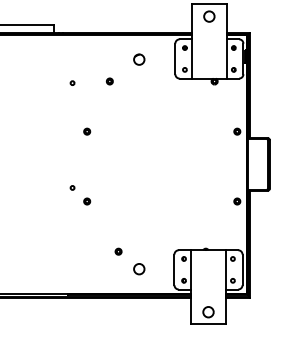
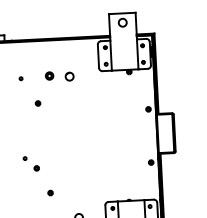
circle: (139, 59) -> (69, 76), moved
part: (109, 81) -> (49, 76), size x1.6
part: (87, 131) -> (38, 103), moved
part: (118, 251) -> (50, 192), moved

